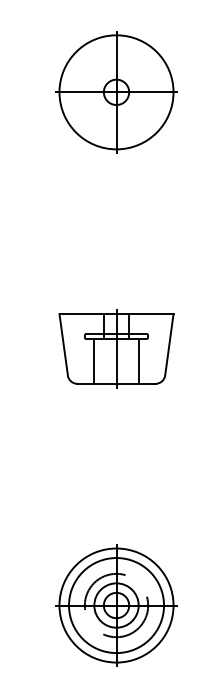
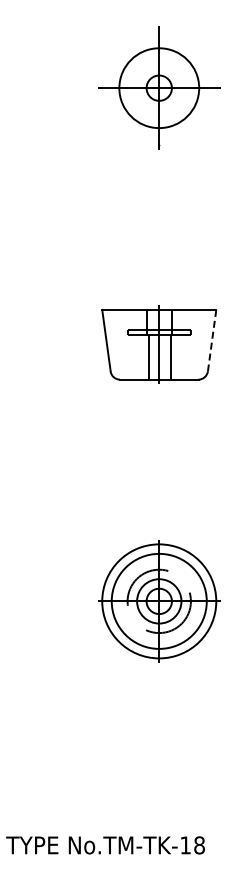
circle: (116, 92) -> (159, 88), size x0.7
line: (169, 344) -> (212, 340), solid -> dashed
line: (94, 361) -> (149, 357), moved
line: (138, 361) -> (171, 357), moved

